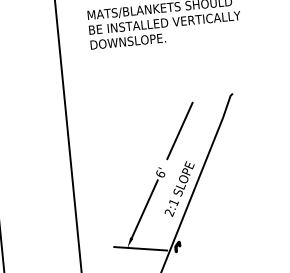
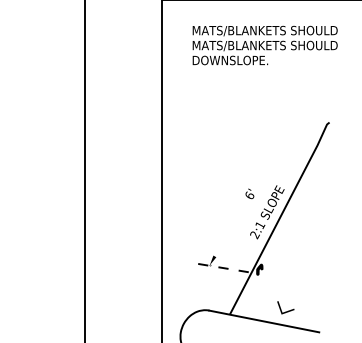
text: (164, 22) -> (268, 45), BE INSTALLED VERTICALLY -> MATS/BLANKETS SHOULD
line: (179, 131) -> (272, 154), removed
line: (144, 208) -> (230, 228), removed
line: (140, 248) -> (222, 267), solid -> dashed

